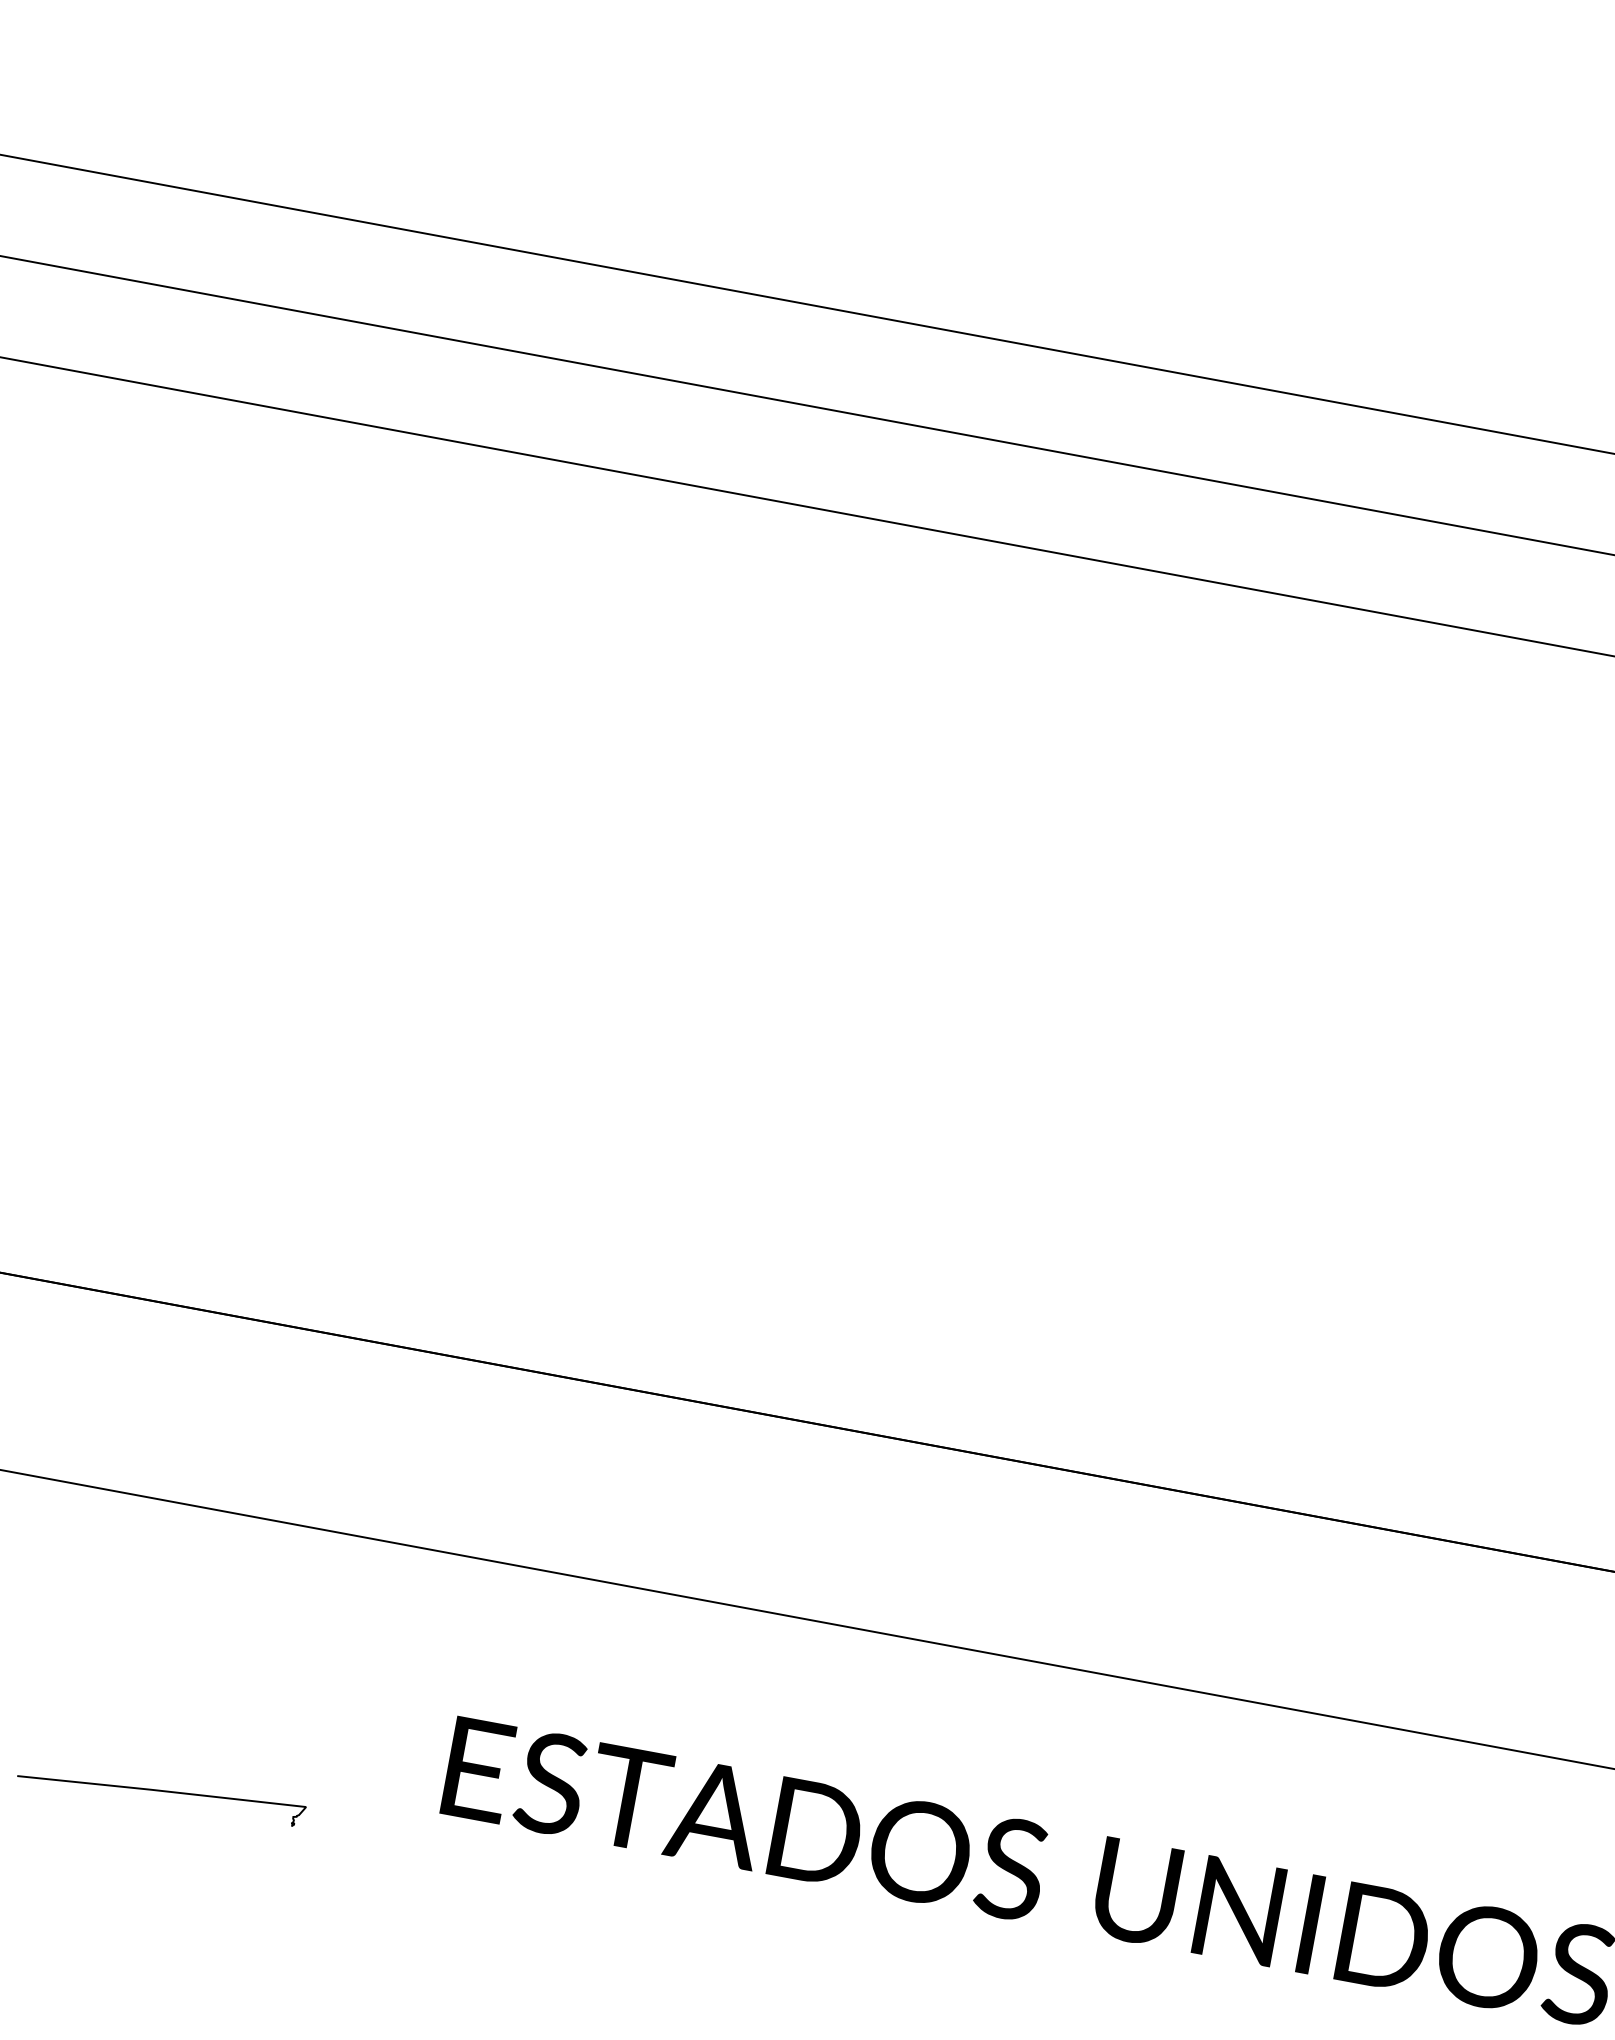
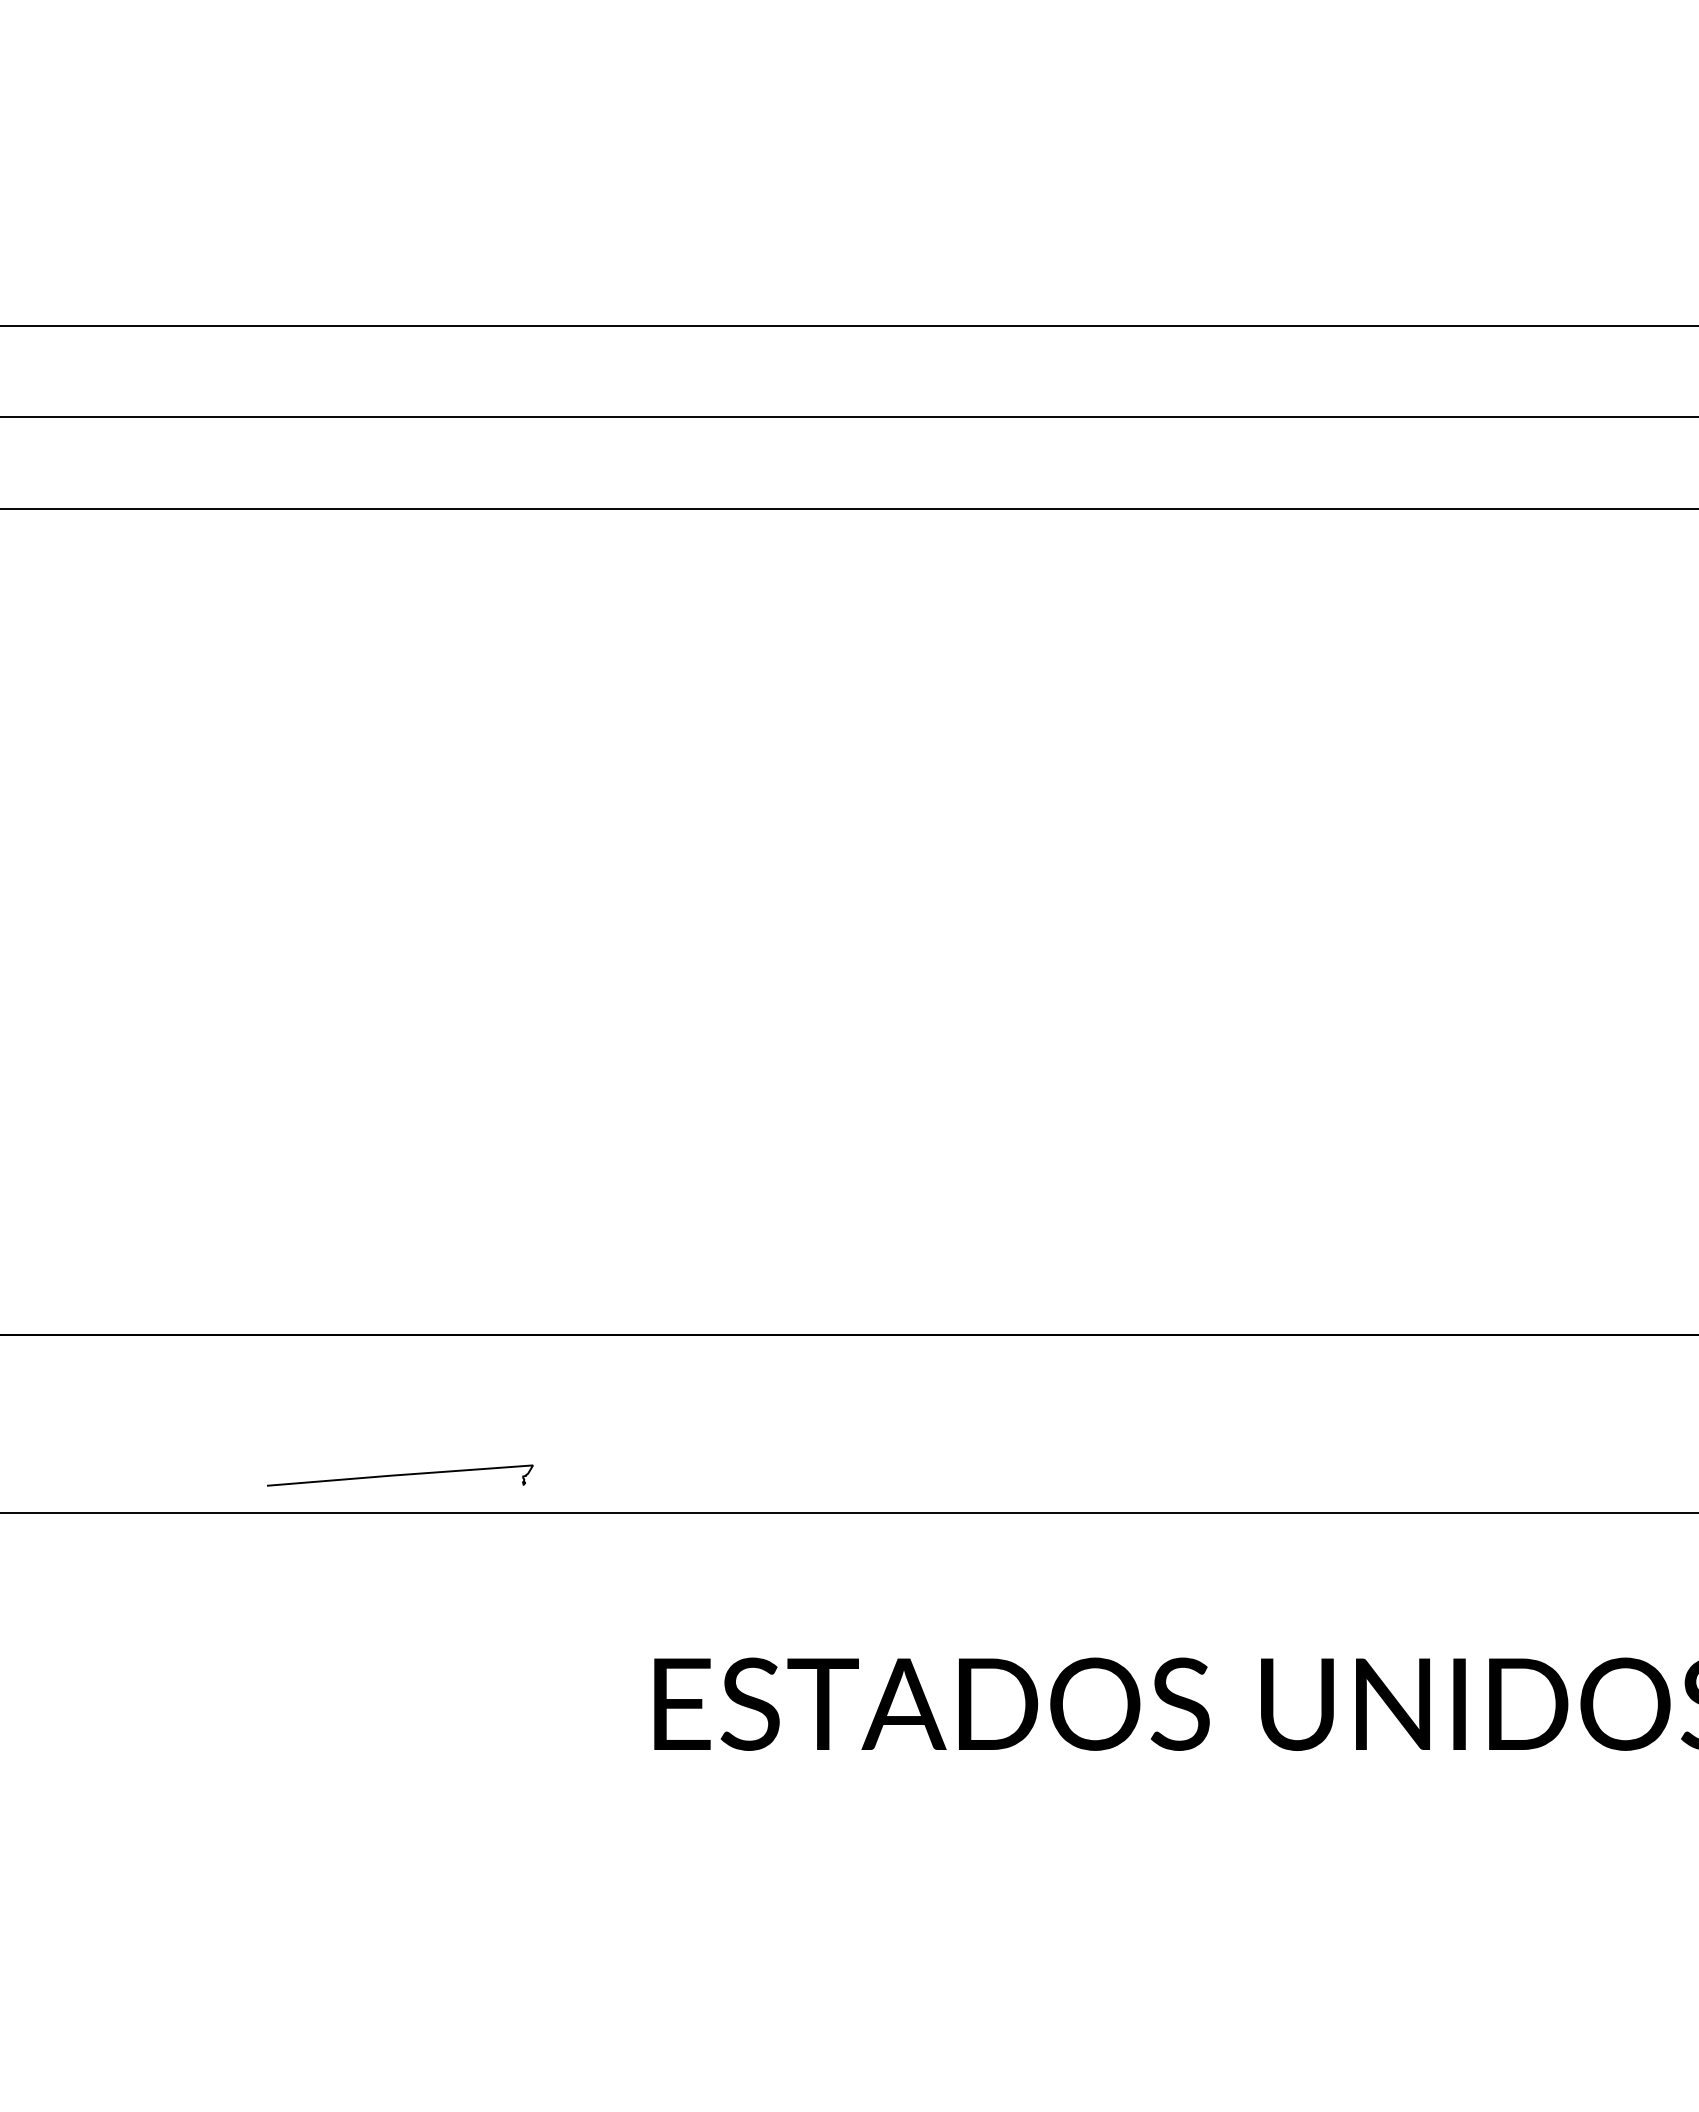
curve: (162, 1791) -> (400, 1475), moved

